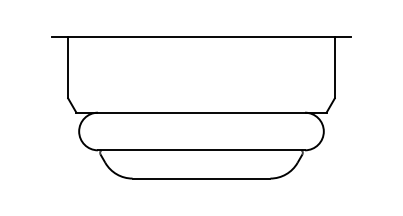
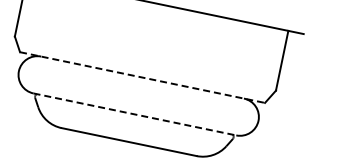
line: (201, 112) -> (142, 77), solid -> dashed
line: (201, 150) -> (134, 114), solid -> dashed

